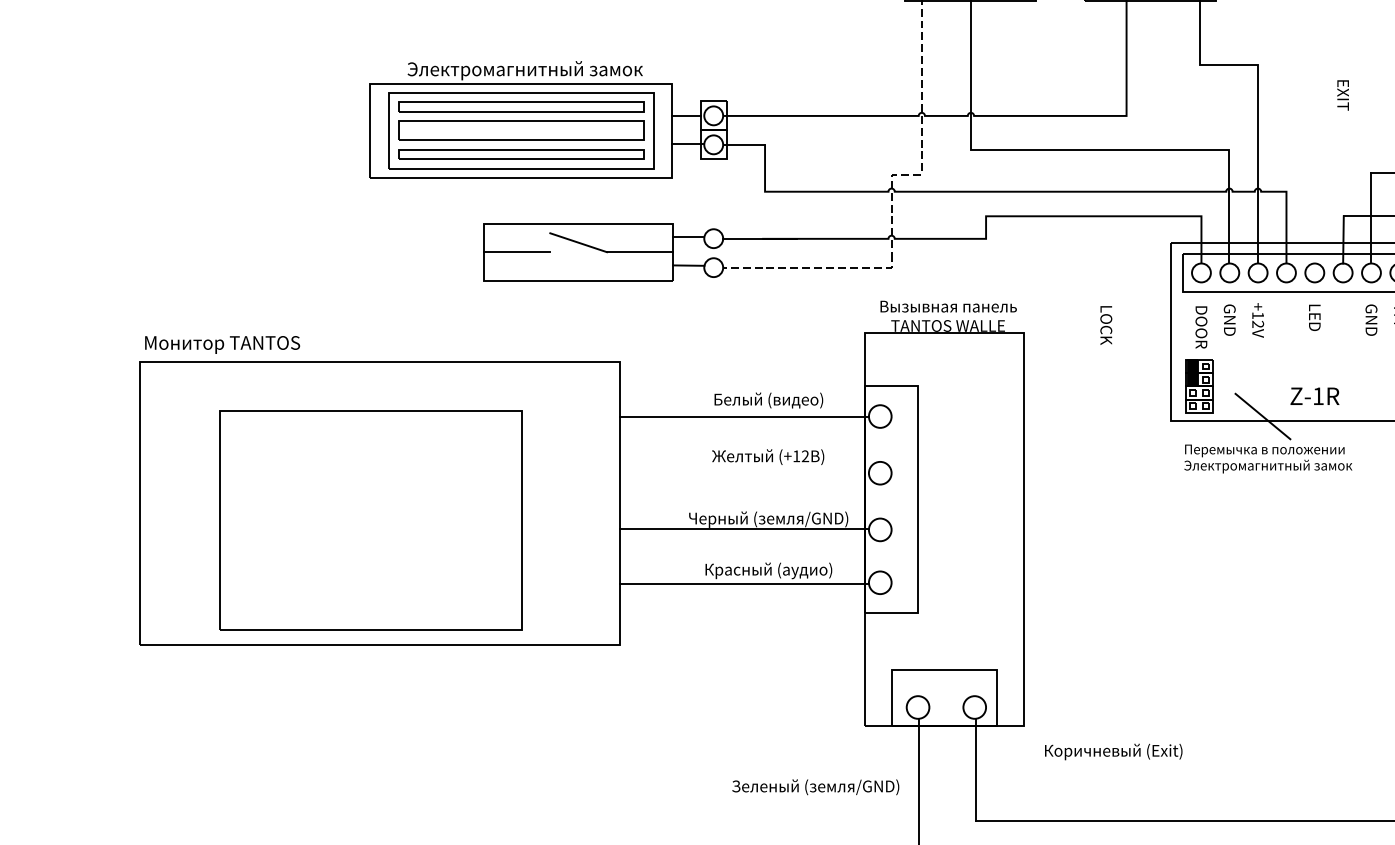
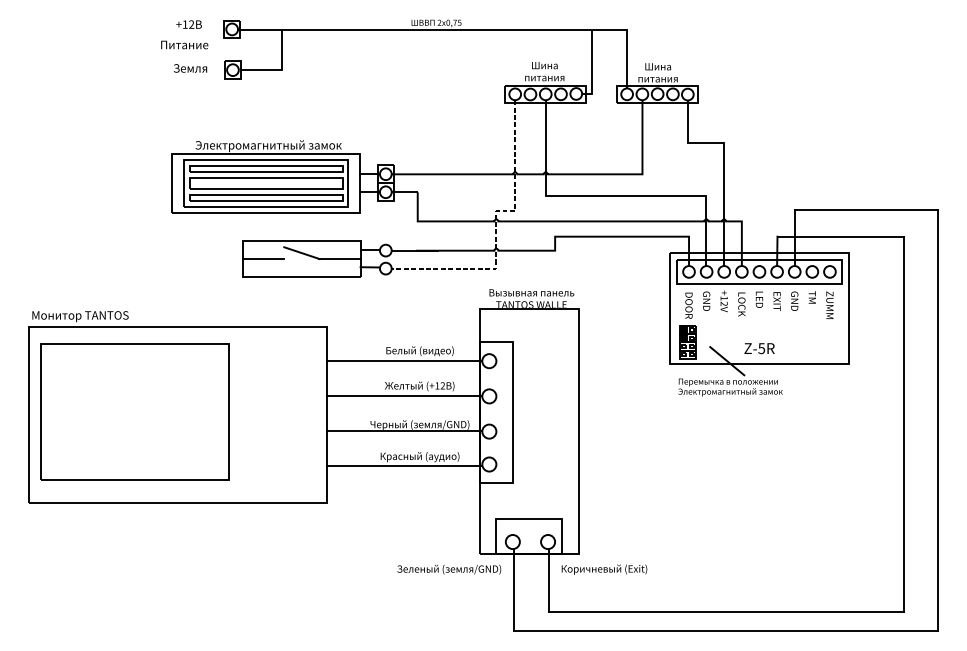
text: (1342, 95) -> (776, 301), moved
text: (1105, 325) -> (741, 304), moved
text: (1318, 396) -> (761, 348), Z-1R -> Z-5R
line: (743, 471) -> (404, 395), added
part: (370, 520) -> (134, 411), moved
text: (1113, 751) -> (604, 569), moved
text: (816, 787) -> (449, 569), moved

